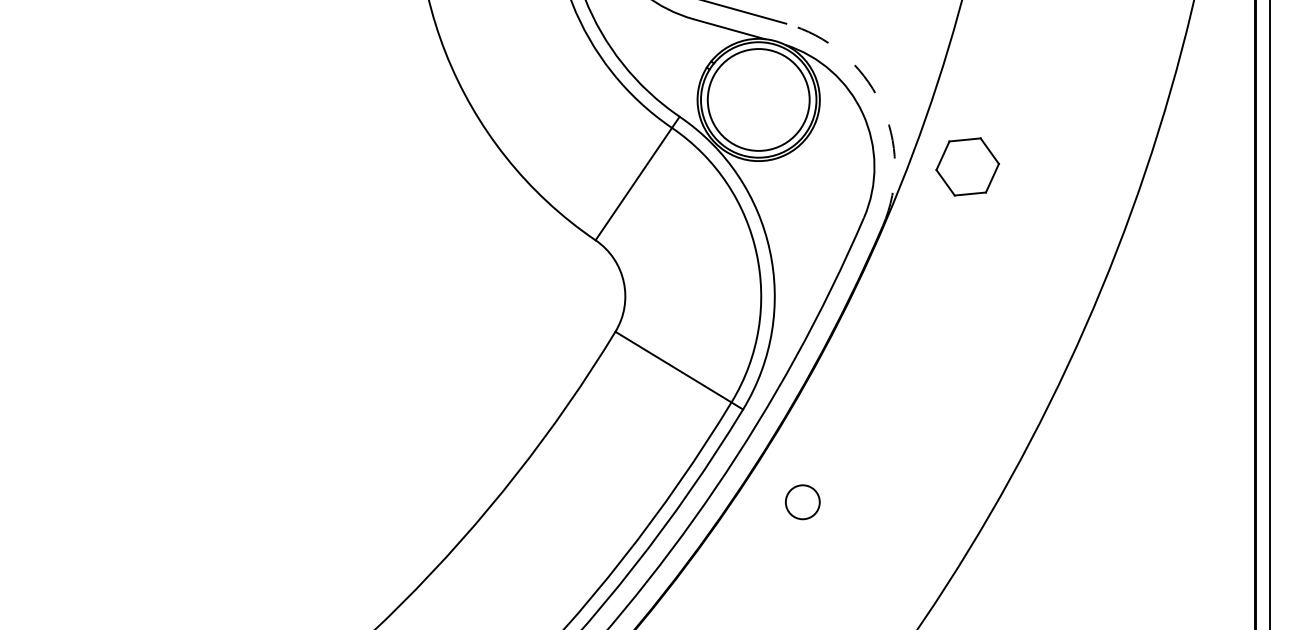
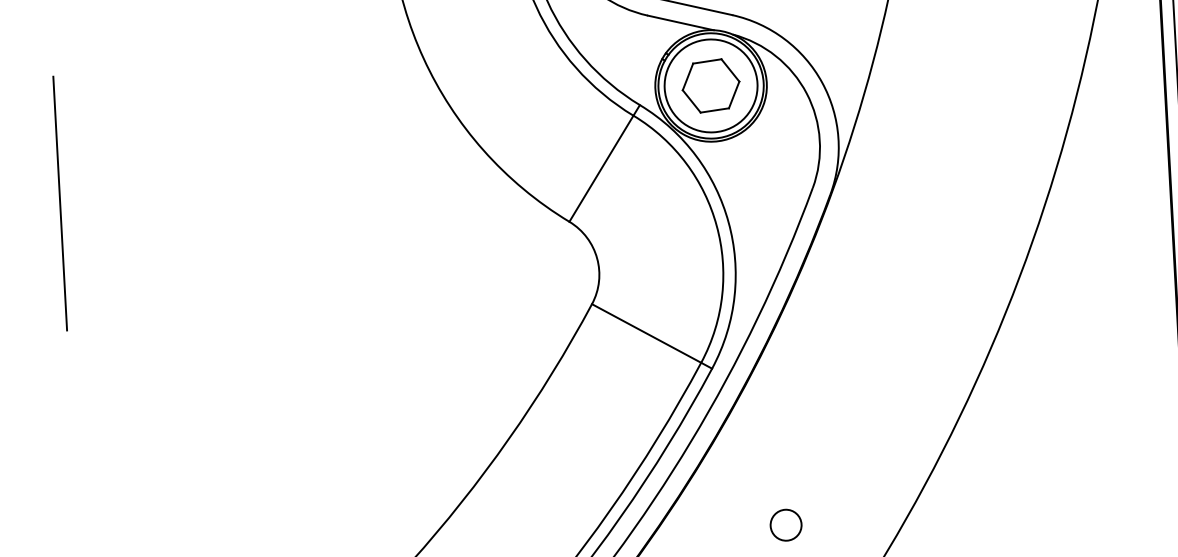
arc: (880, 102) -> (822, 82), dashed -> solid
part: (967, 166) -> (710, 85), moved
line: (39, 189) -> (60, 202), added
circle: (802, 502) -> (785, 525), moved

